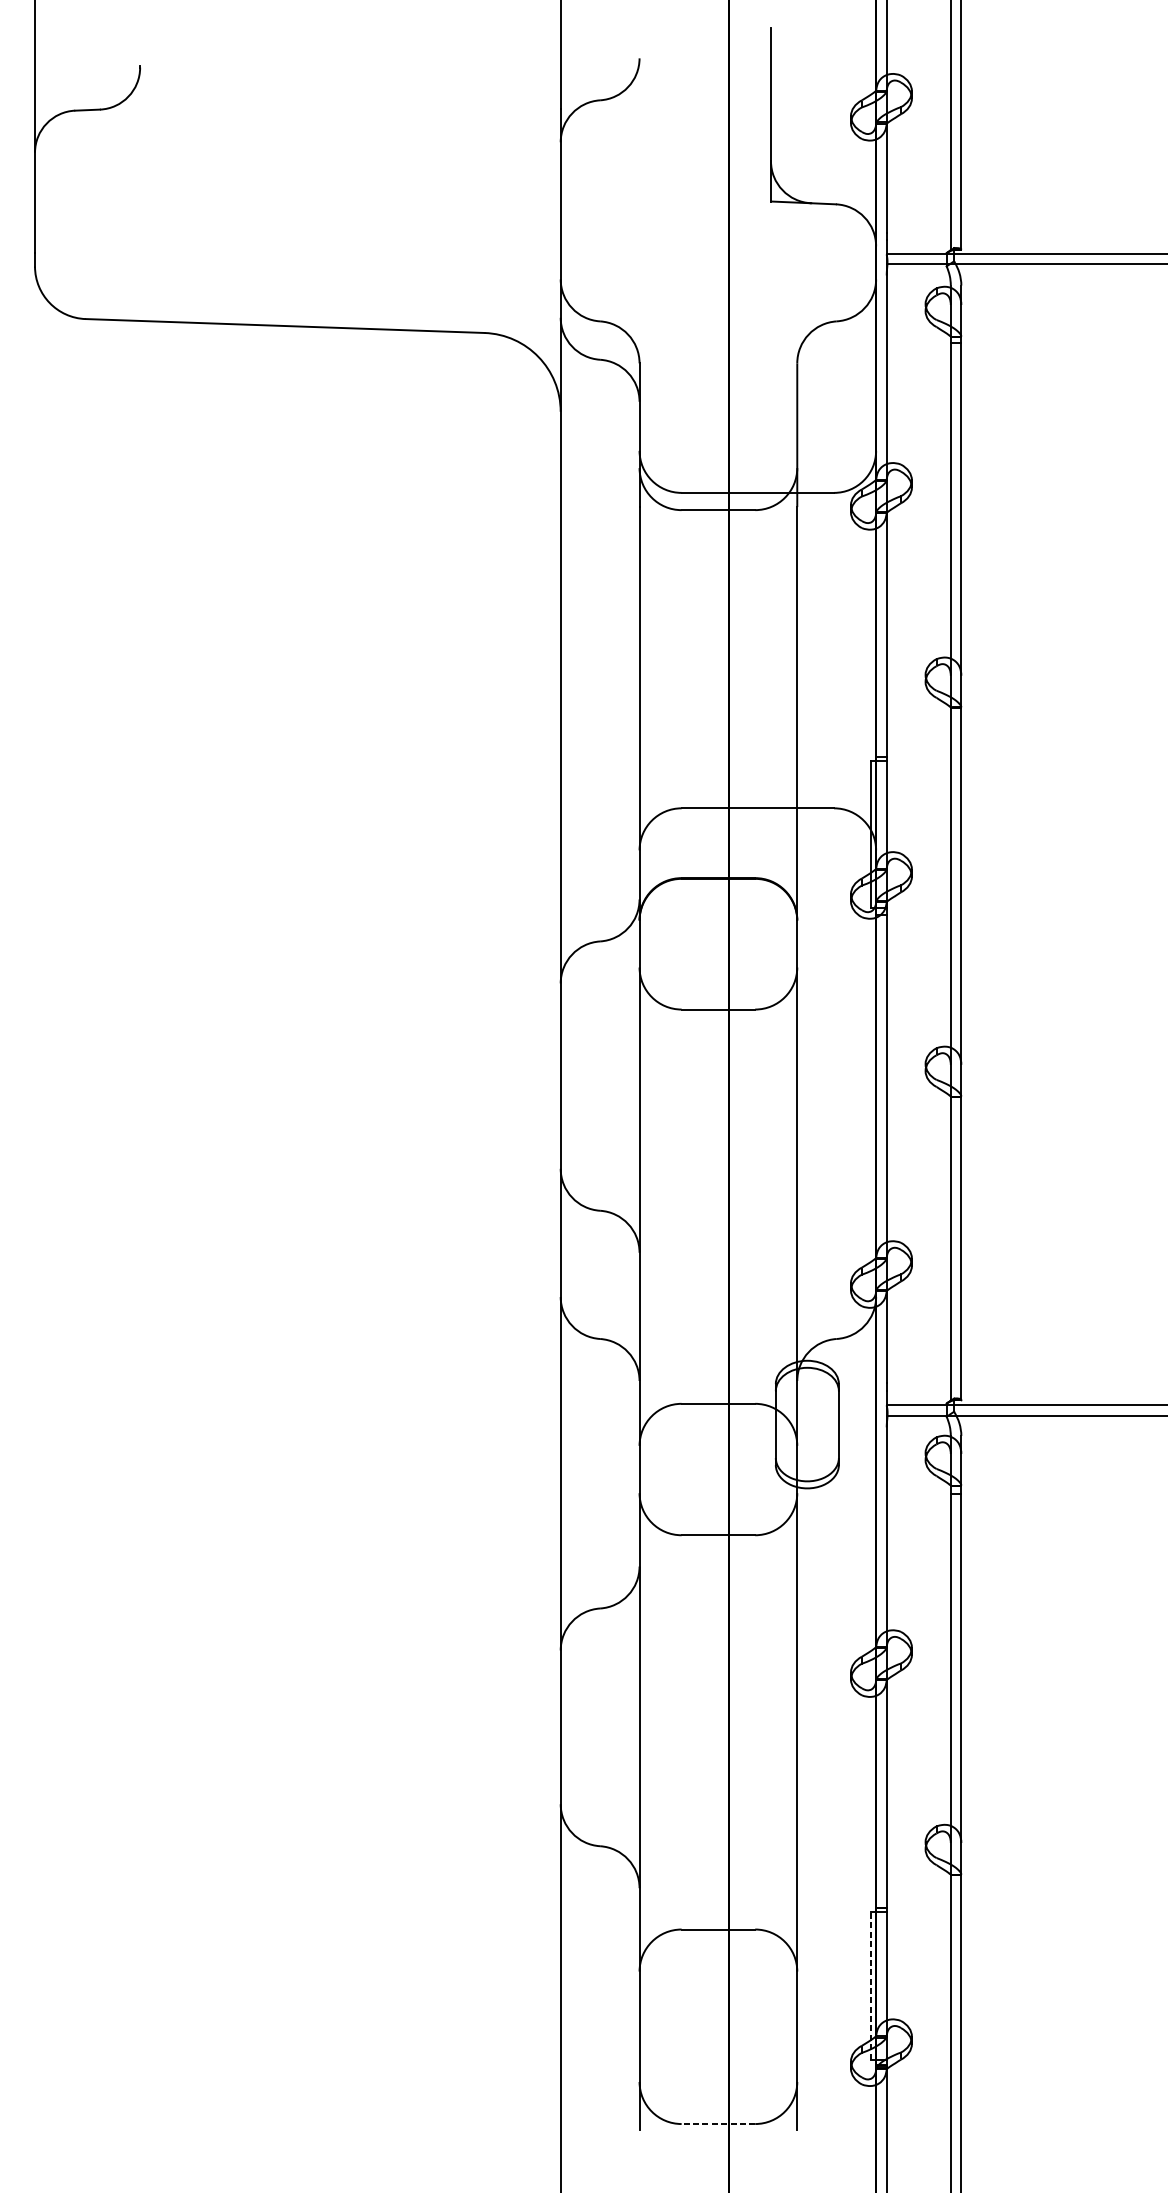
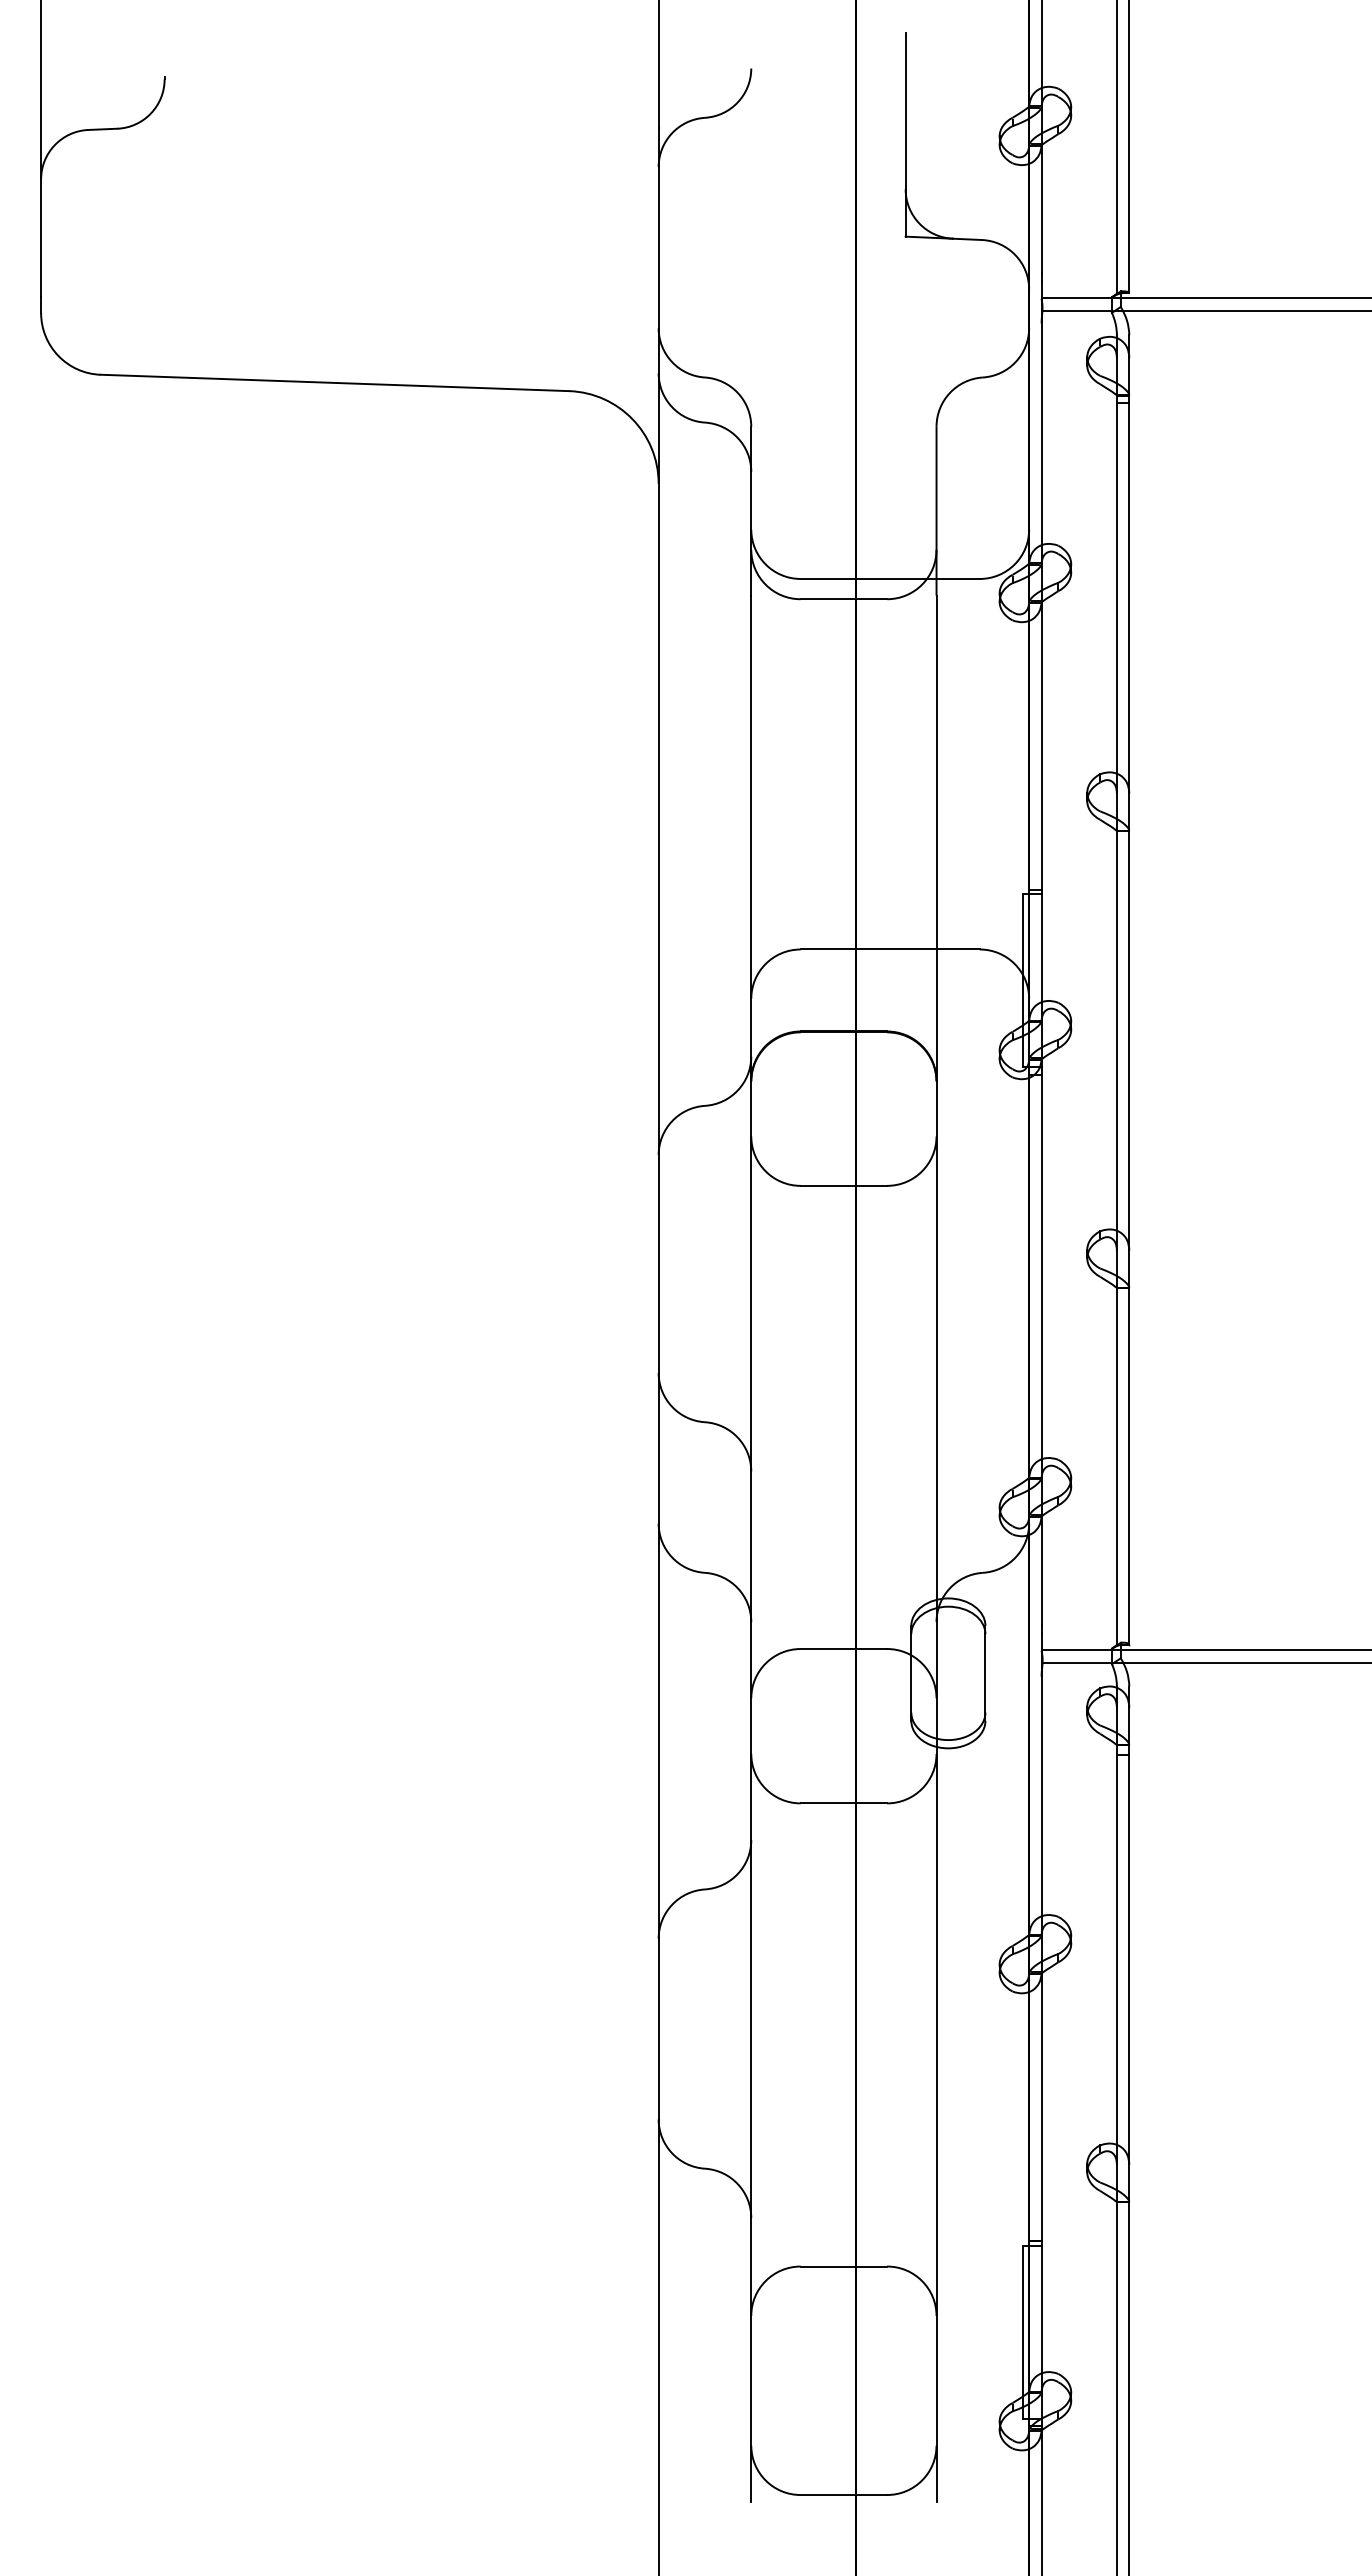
line: (871, 1985) -> (1023, 2332), dashed -> solid
line: (718, 2124) -> (843, 2495), dashed -> solid

